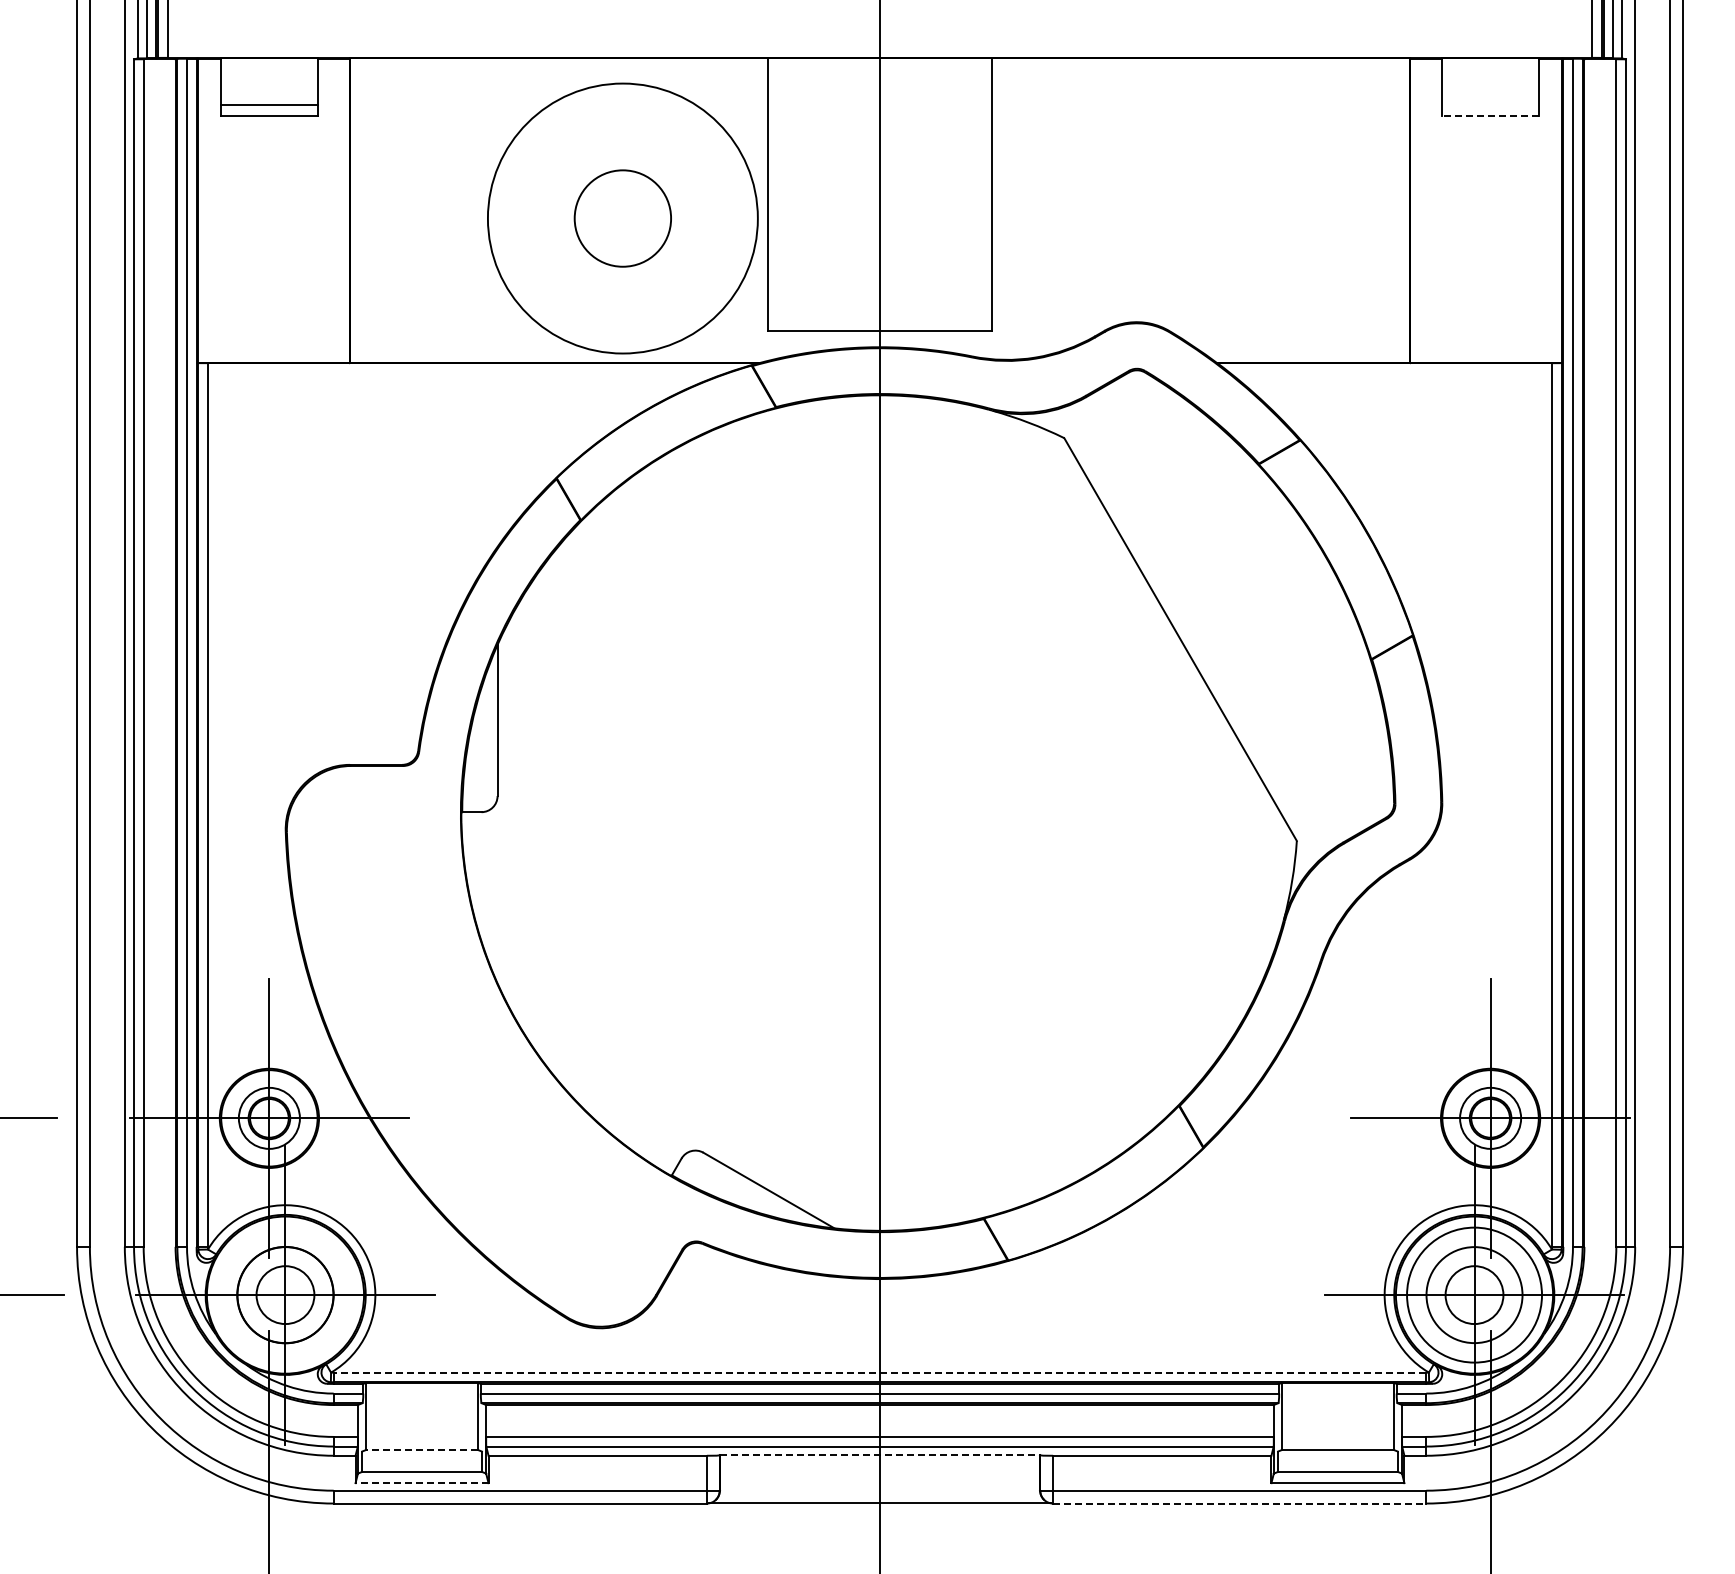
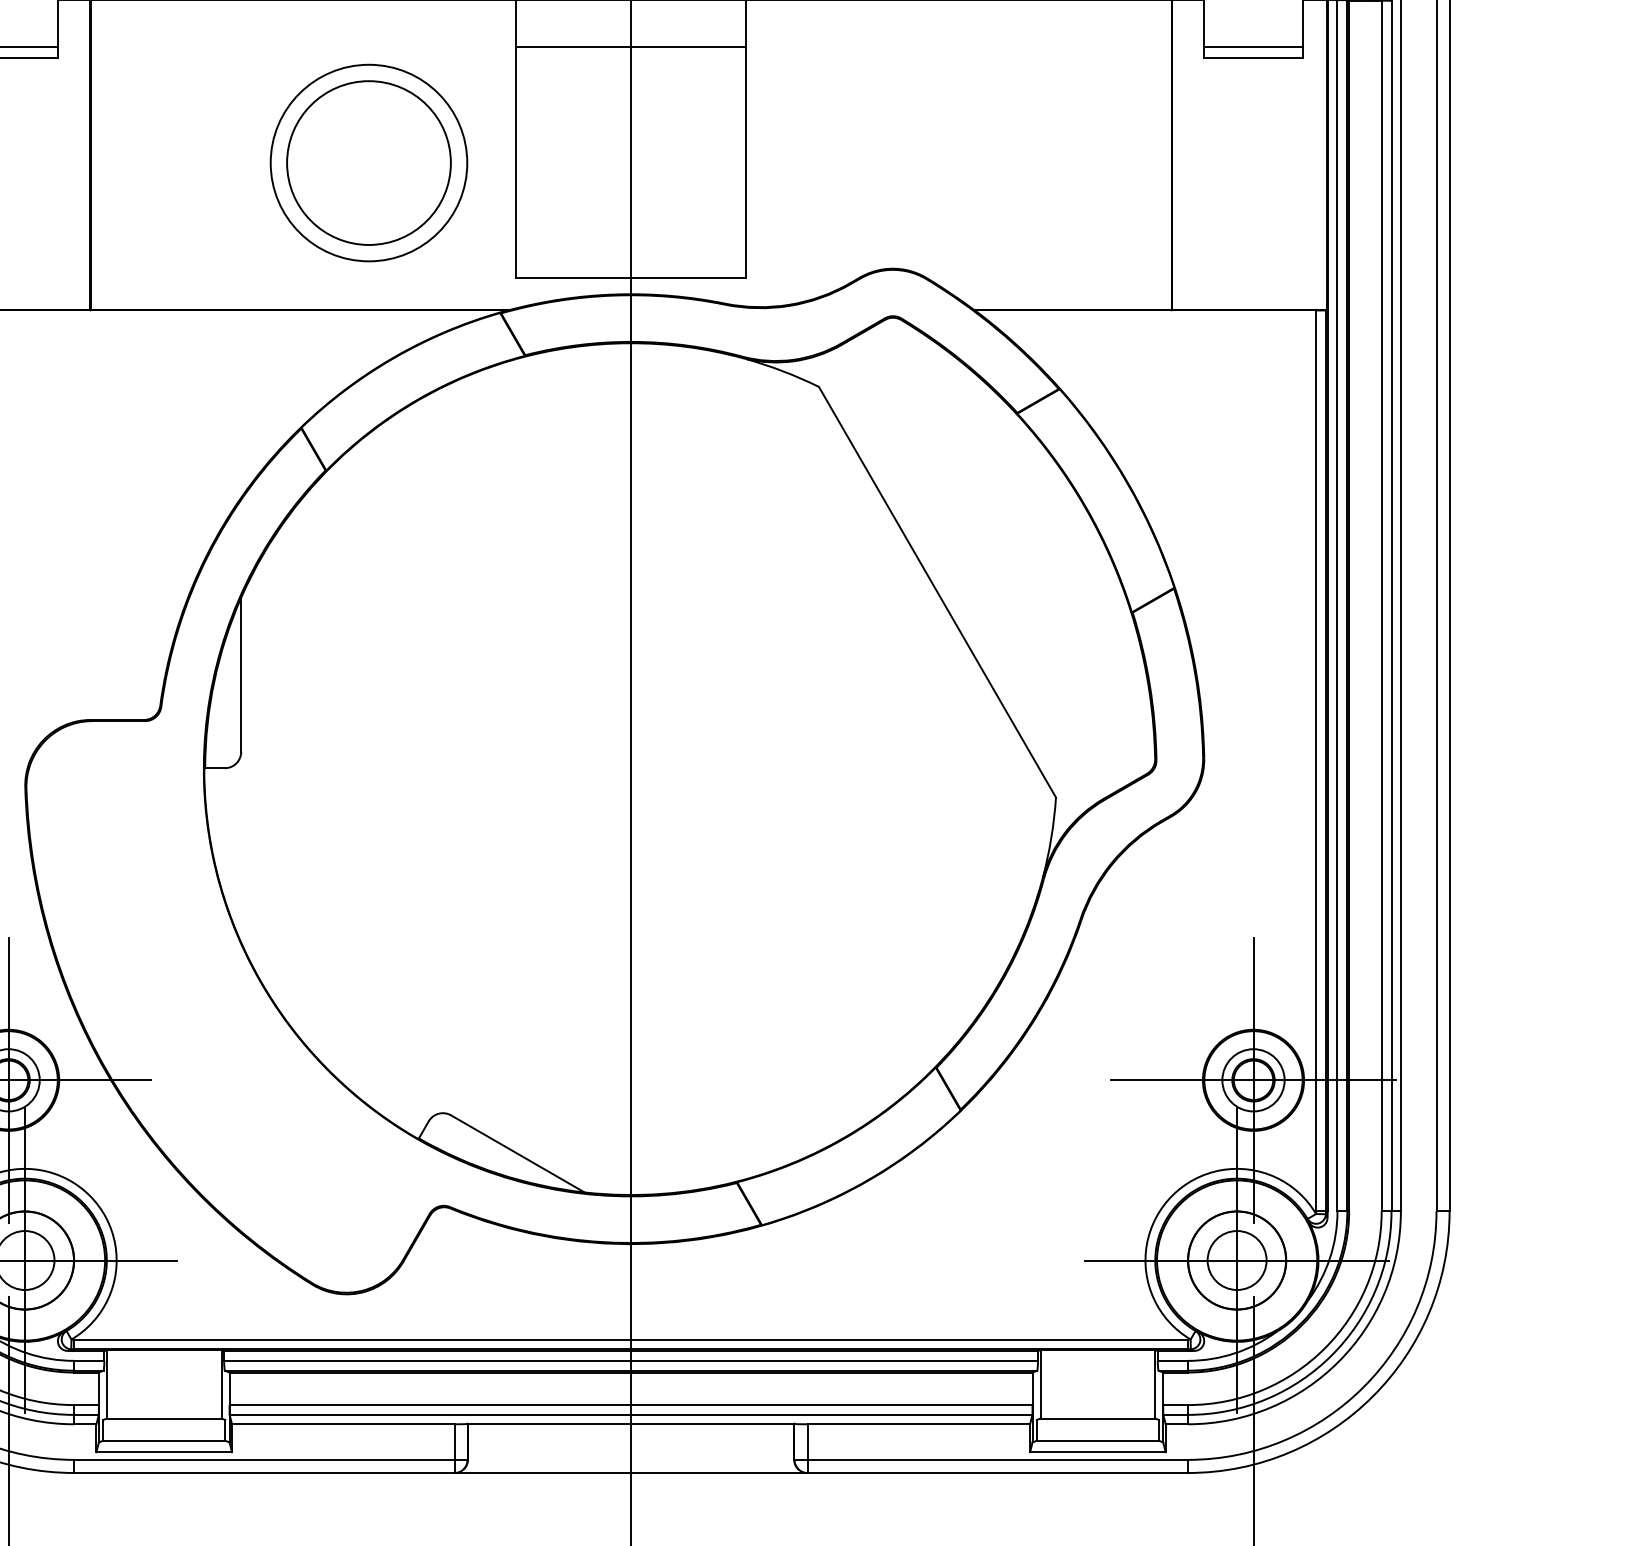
line: (1490, 104) -> (1253, 46), added
line: (879, 105) -> (630, 47), added
line: (1490, 115) -> (1253, 58), dashed -> solid
circle: (622, 218) -> (368, 163), size x0.71
circle: (622, 218) -> (368, 163), size x1.67
circle: (1474, 1294) -> (1237, 1259), size x0.71
line: (879, 1372) -> (630, 1339), dashed -> solid
line: (421, 1450) -> (163, 1418), dashed -> solid
line: (880, 1455) -> (631, 1424), dashed -> solid
line: (421, 1483) -> (163, 1452), dashed -> solid
line: (1239, 1503) -> (997, 1472), dashed -> solid

